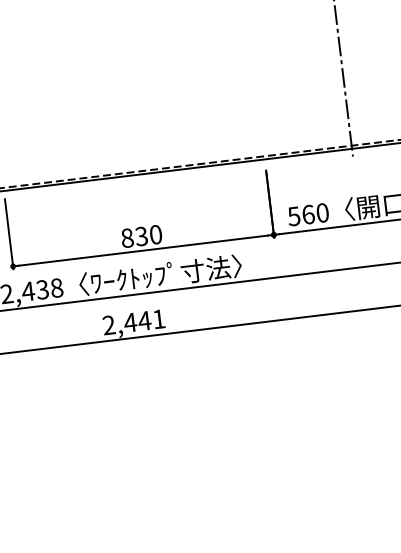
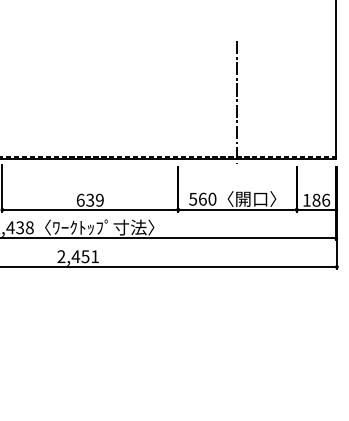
text: (140, 235) -> (89, 199), 830 -> 639
text: (144, 320) -> (85, 256), 2,441 -> 2,451

